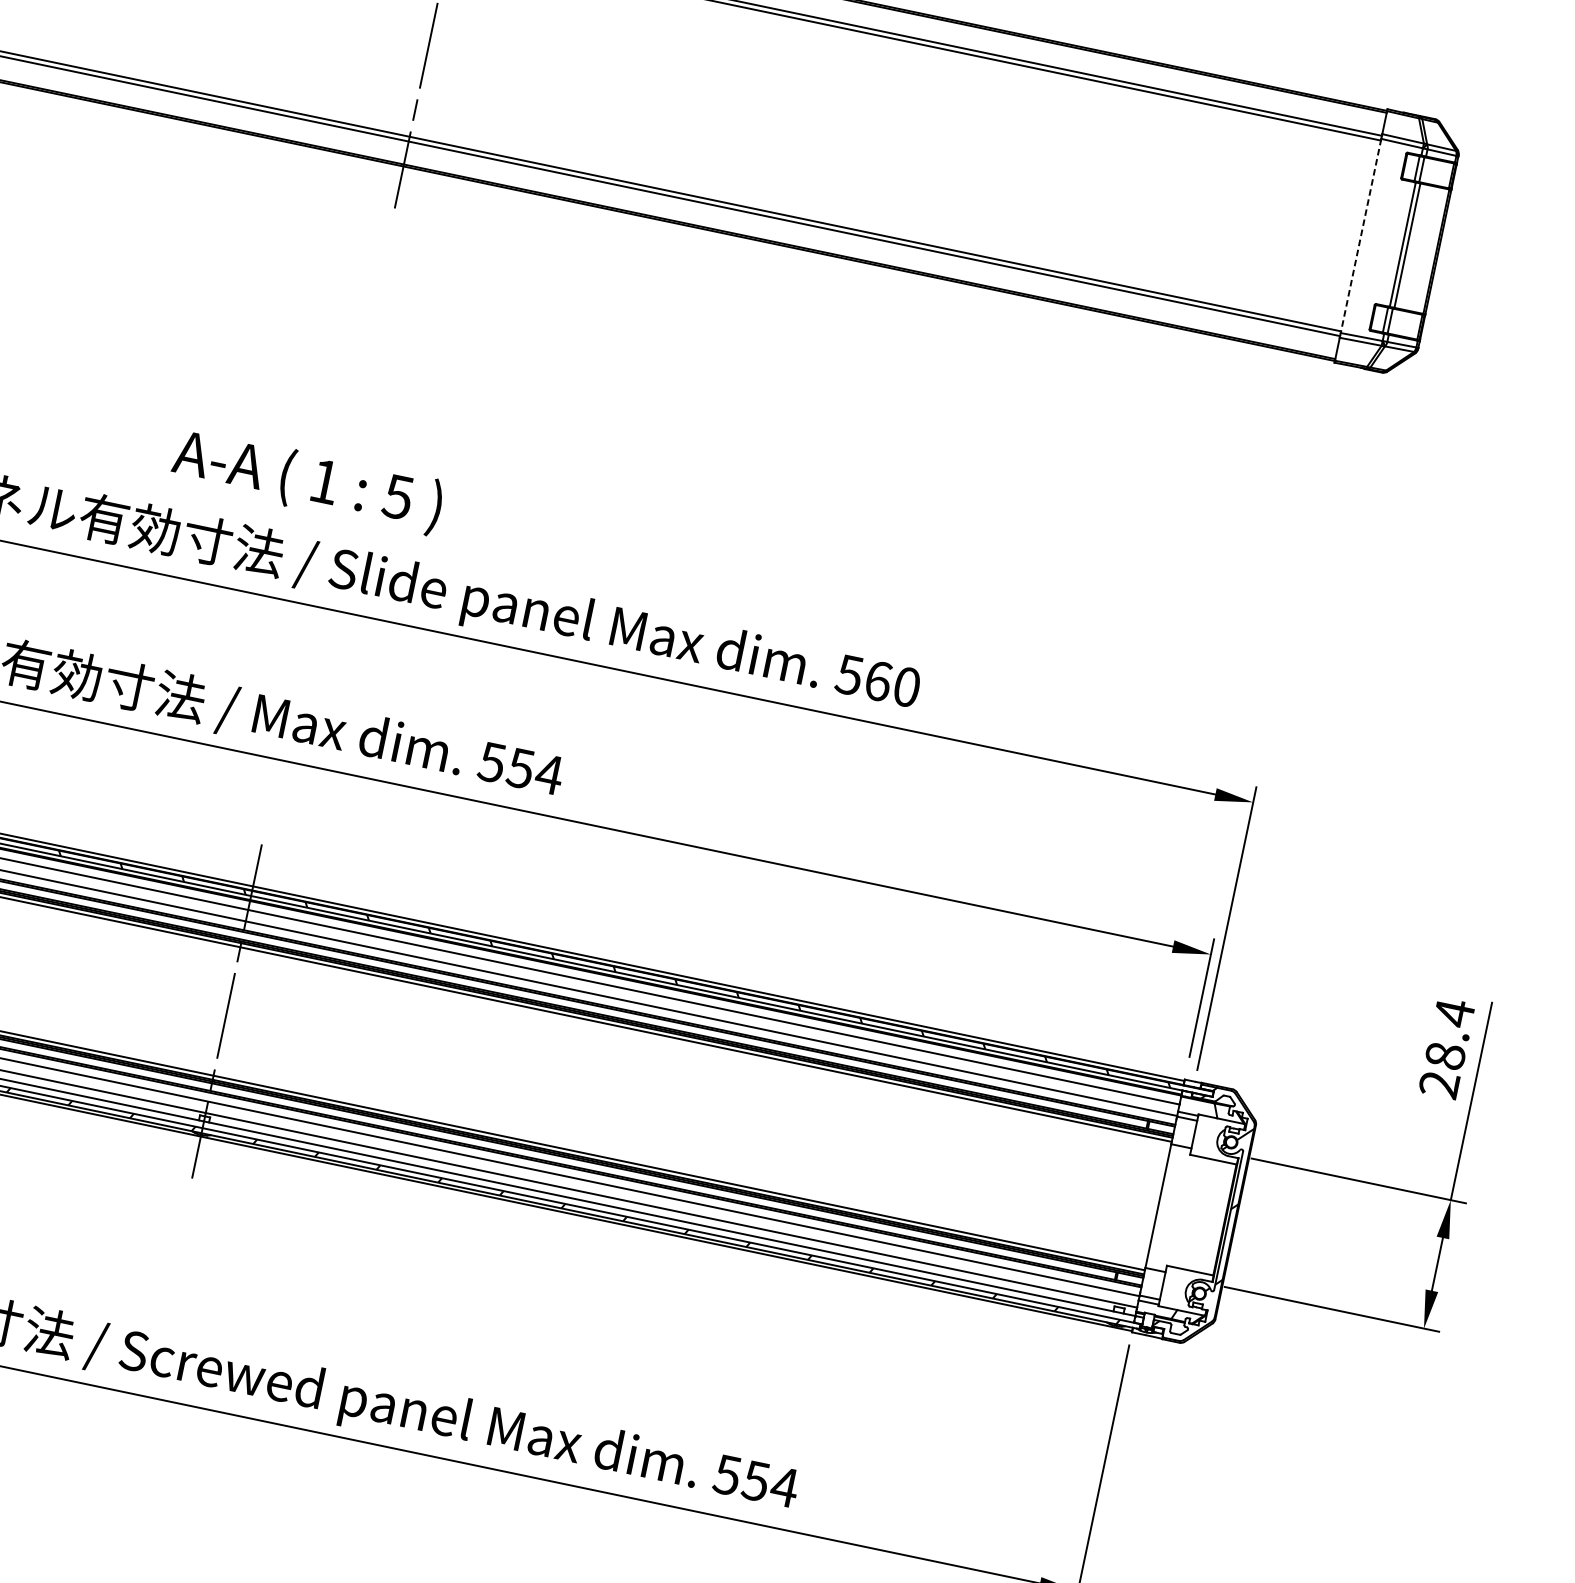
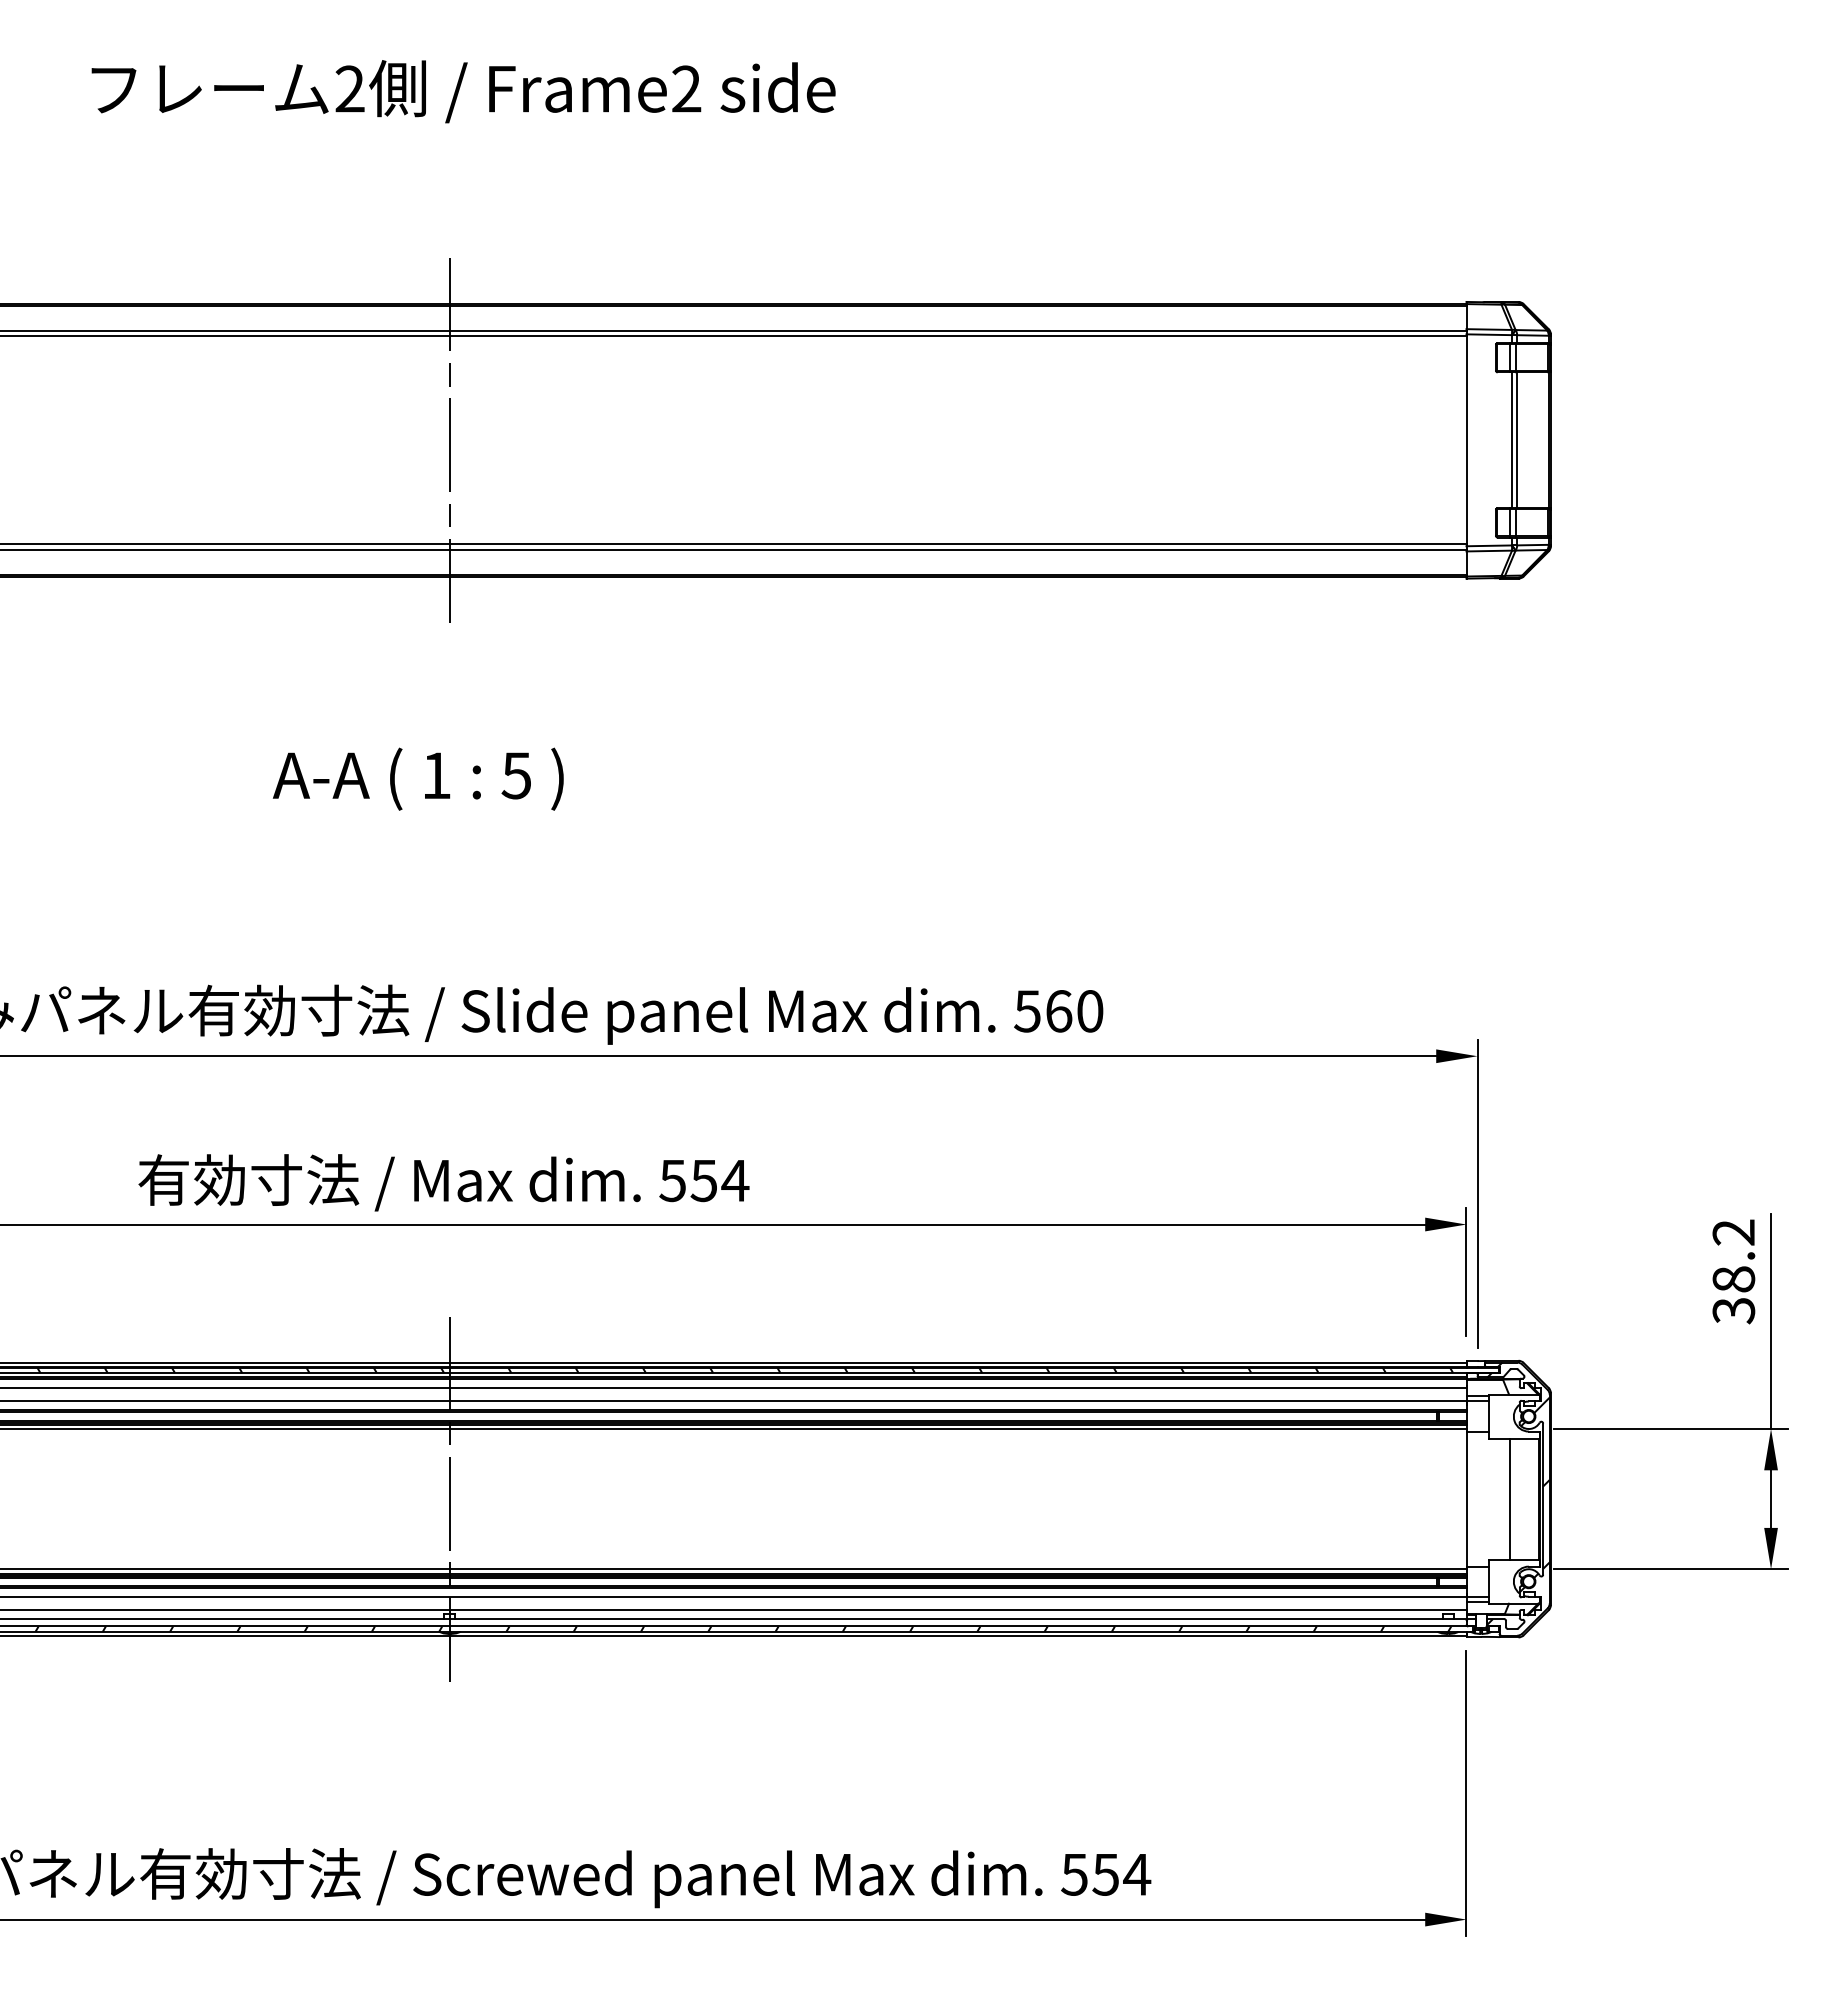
line: (1361, 236) -> (1466, 440), dashed -> solid
text: (307, 480) -> (418, 778), moved
text: (1446, 1048) -> (1733, 1271), 28.4 -> 38.2
line: (1197, 1213) -> (1509, 1498), added

